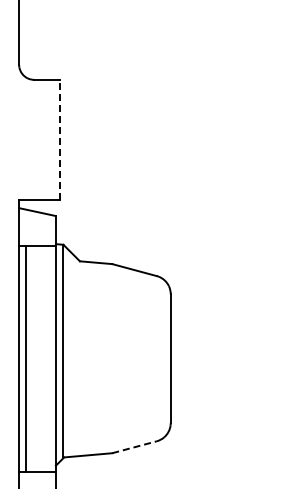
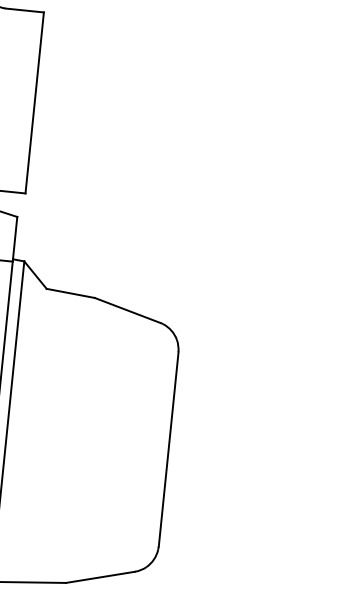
line: (59, 139) -> (34, 102), dashed -> solid
line: (135, 447) -> (101, 577), dashed -> solid

